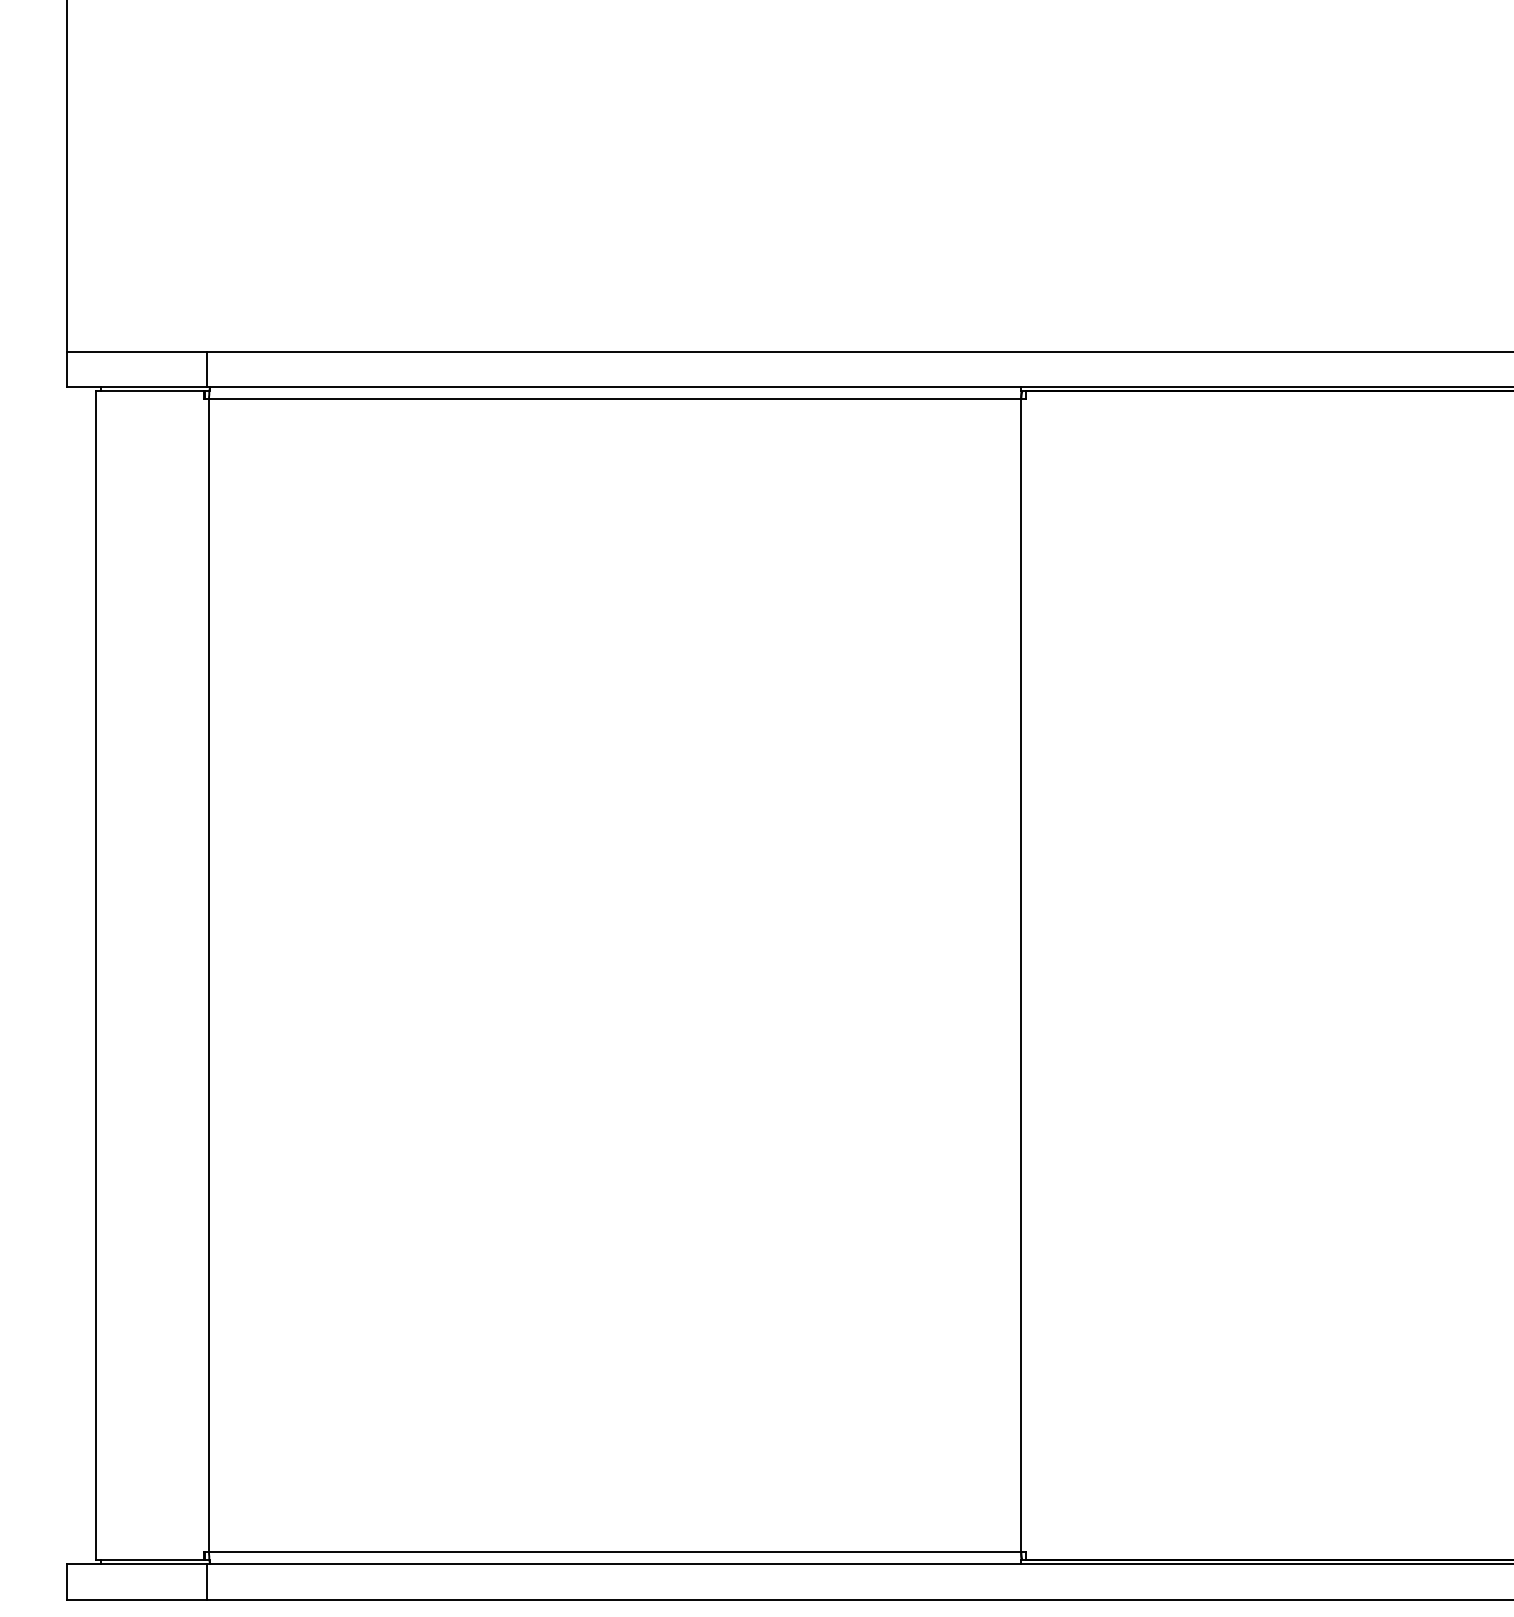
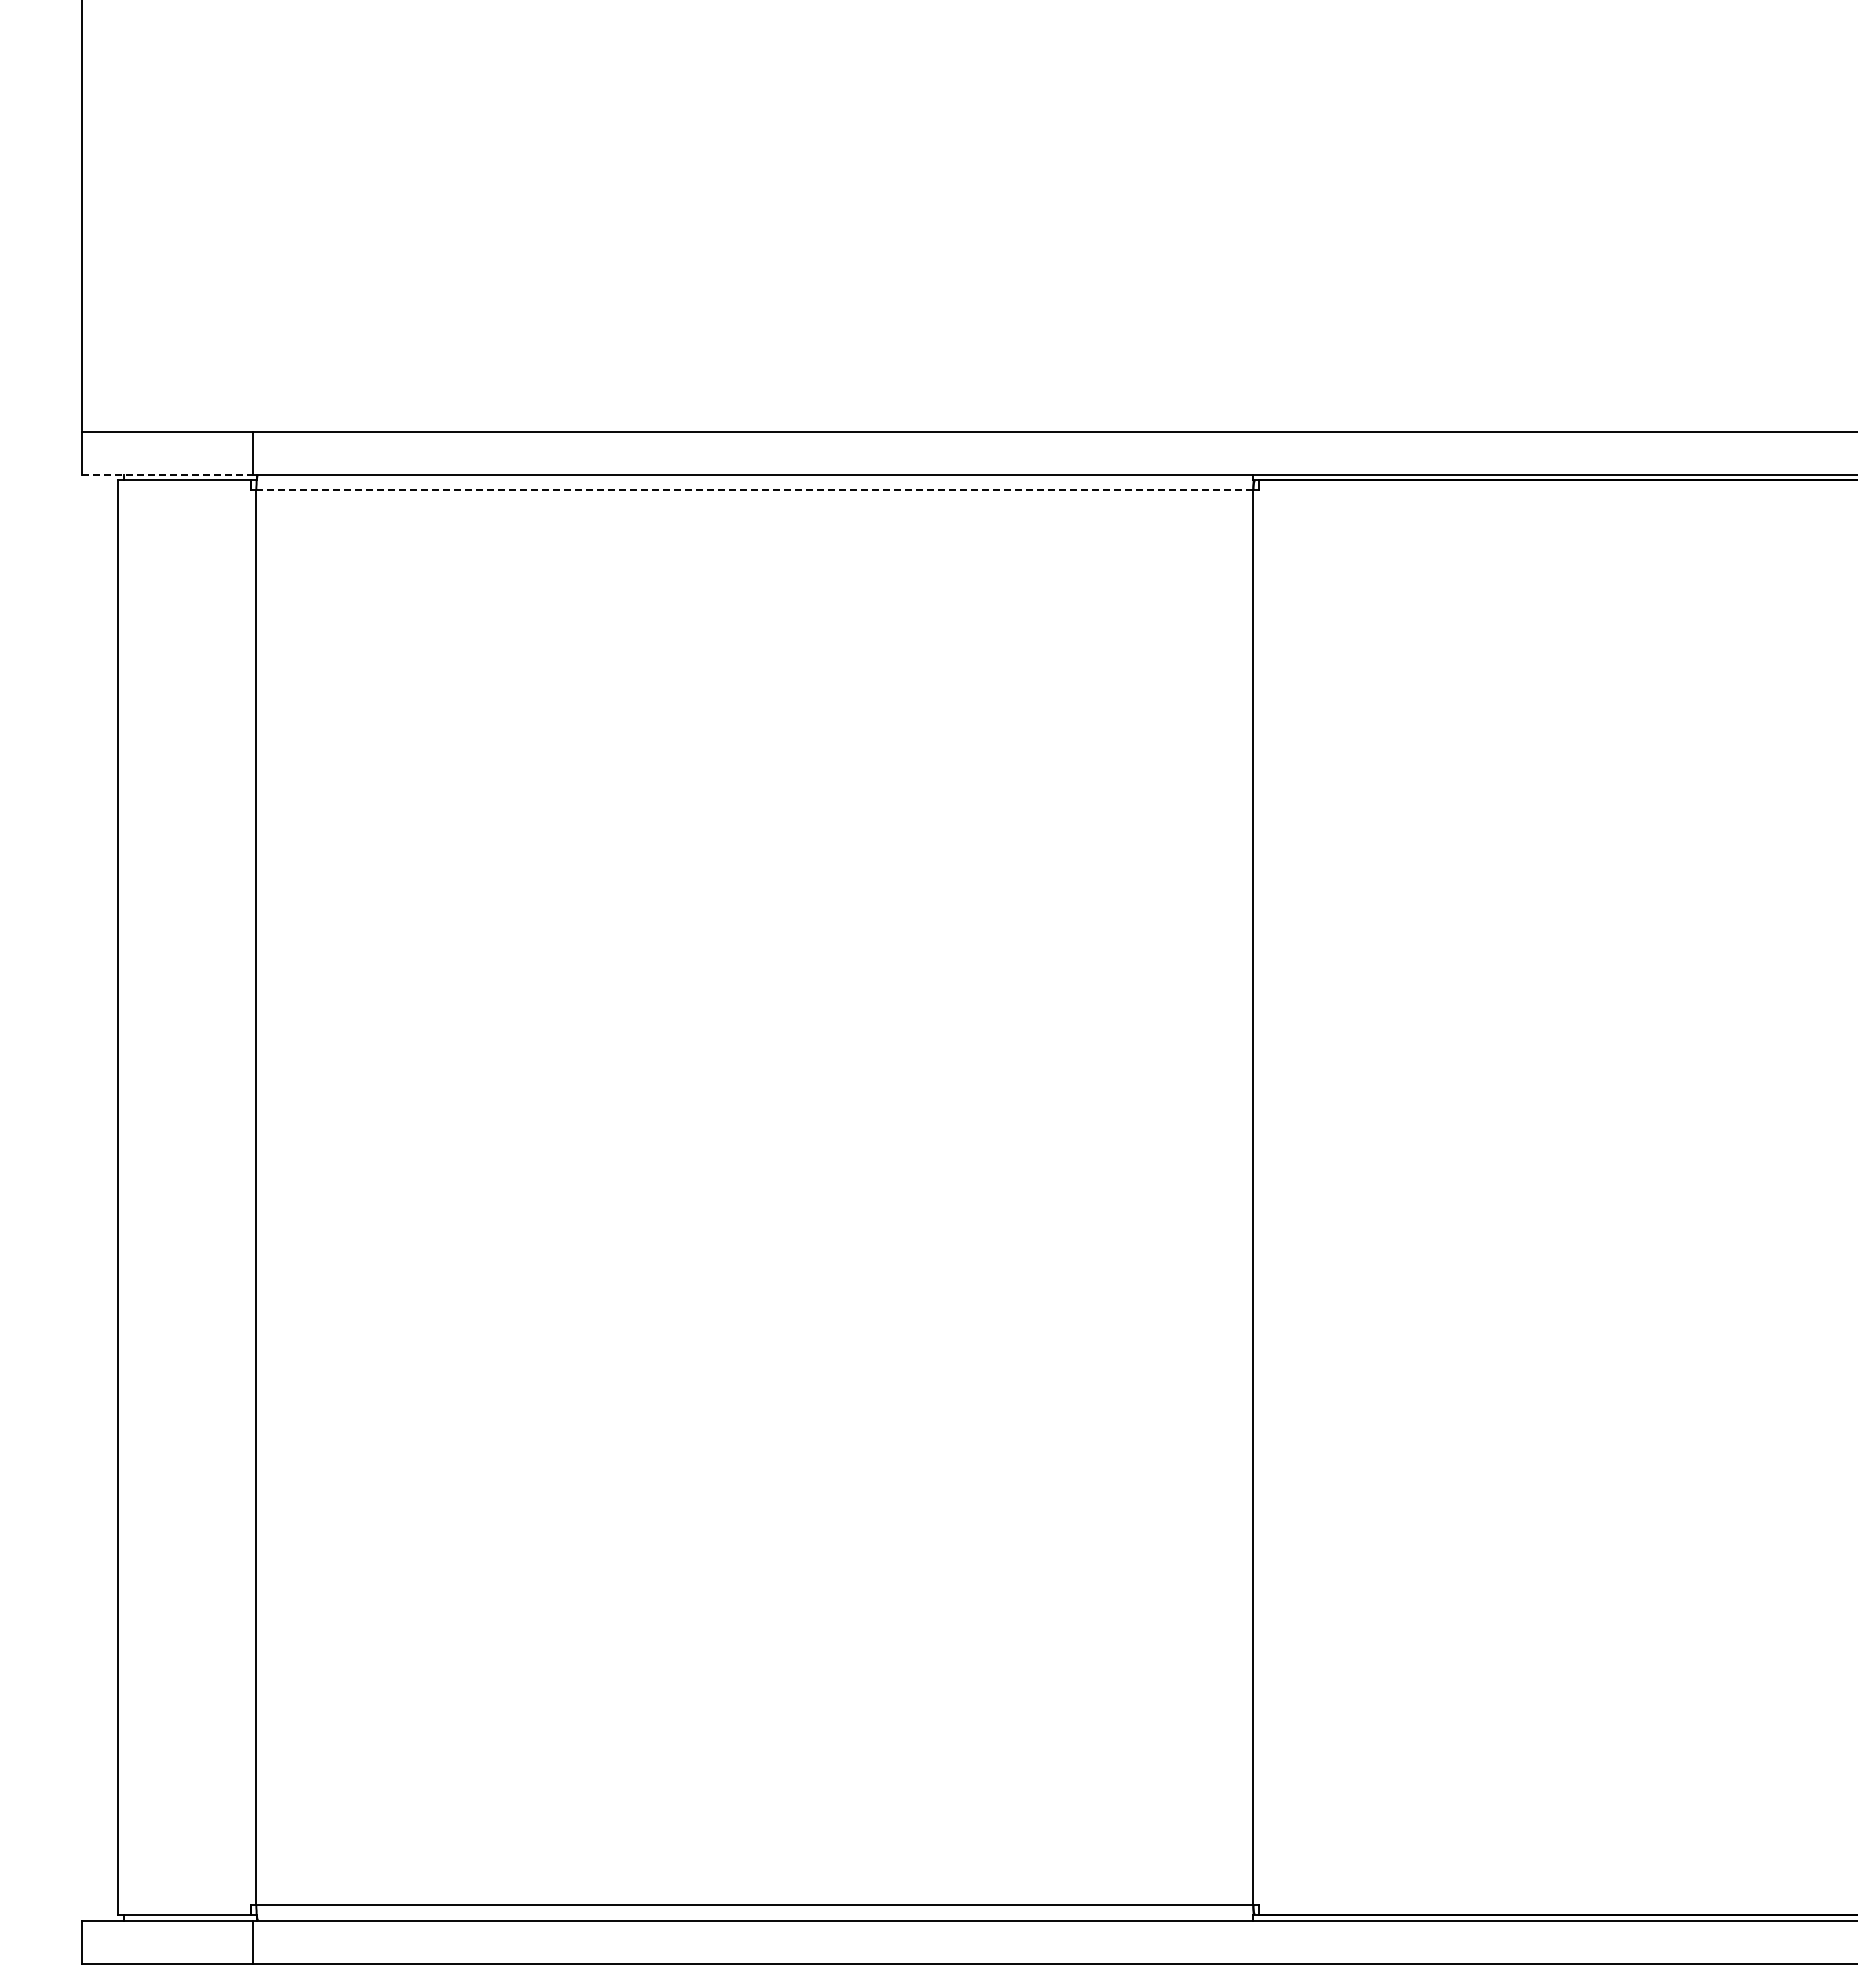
line: (136, 386) -> (167, 474), solid -> dashed
line: (614, 399) -> (754, 490), solid -> dashed

